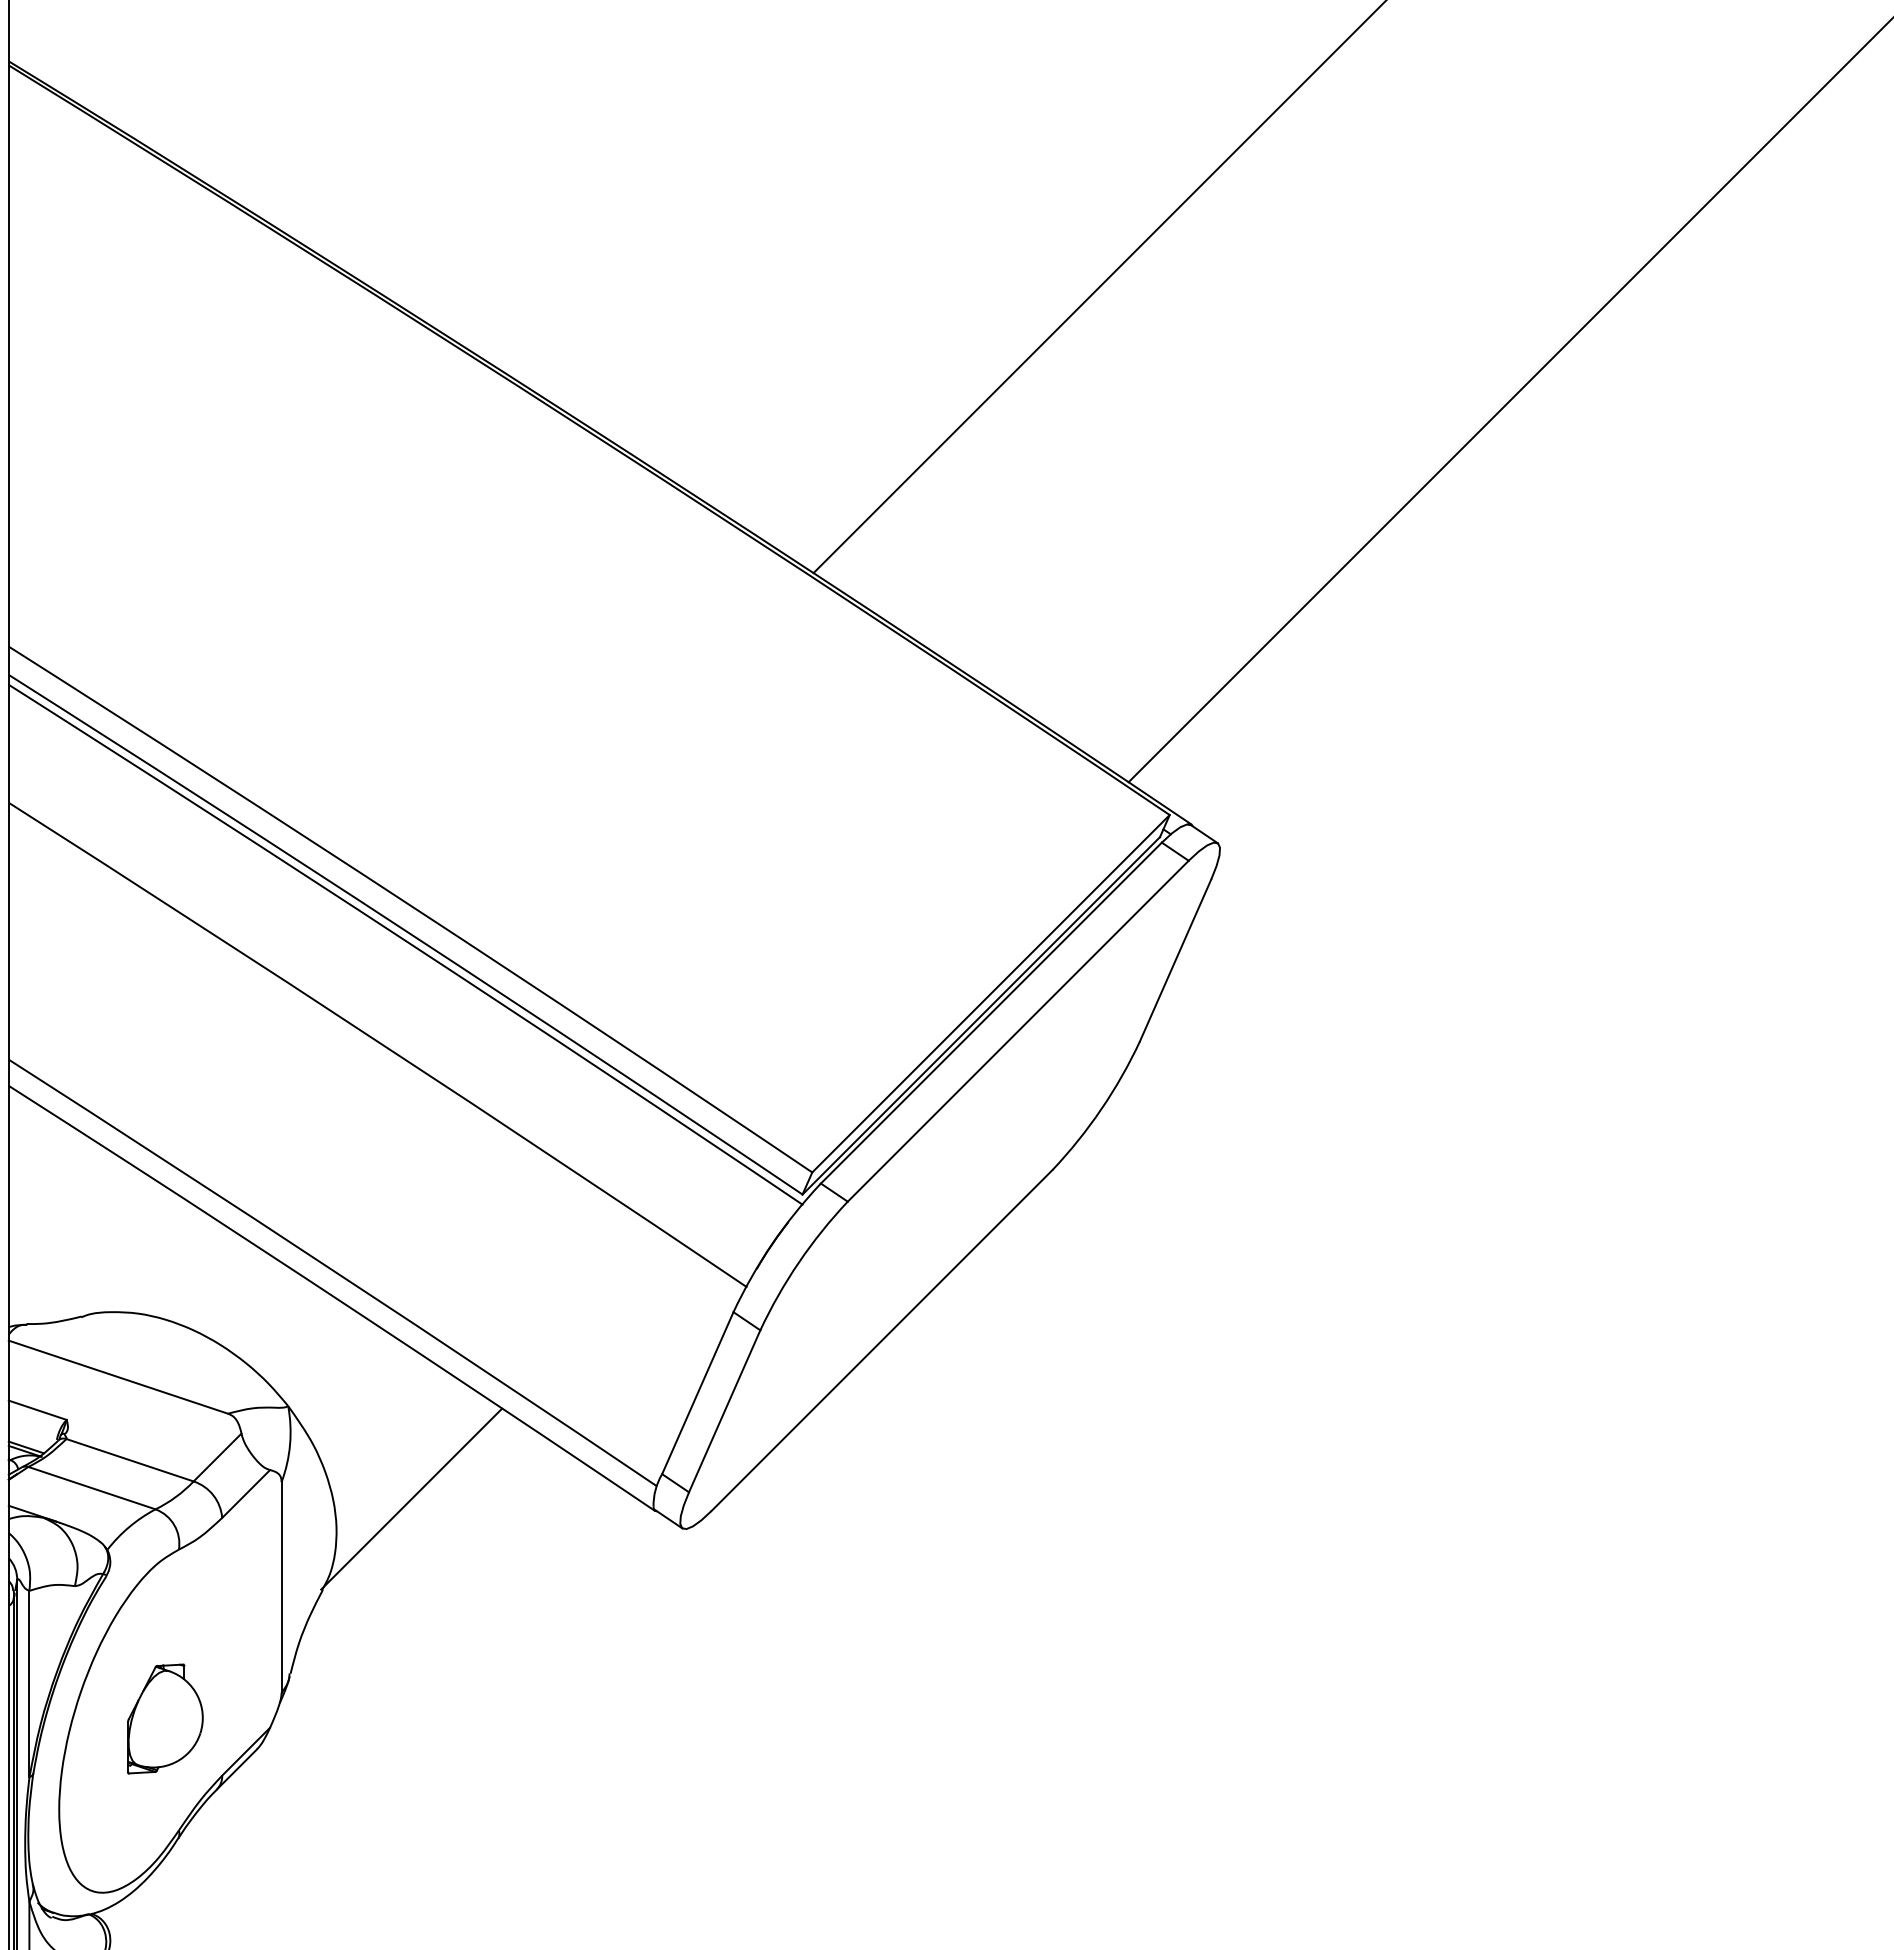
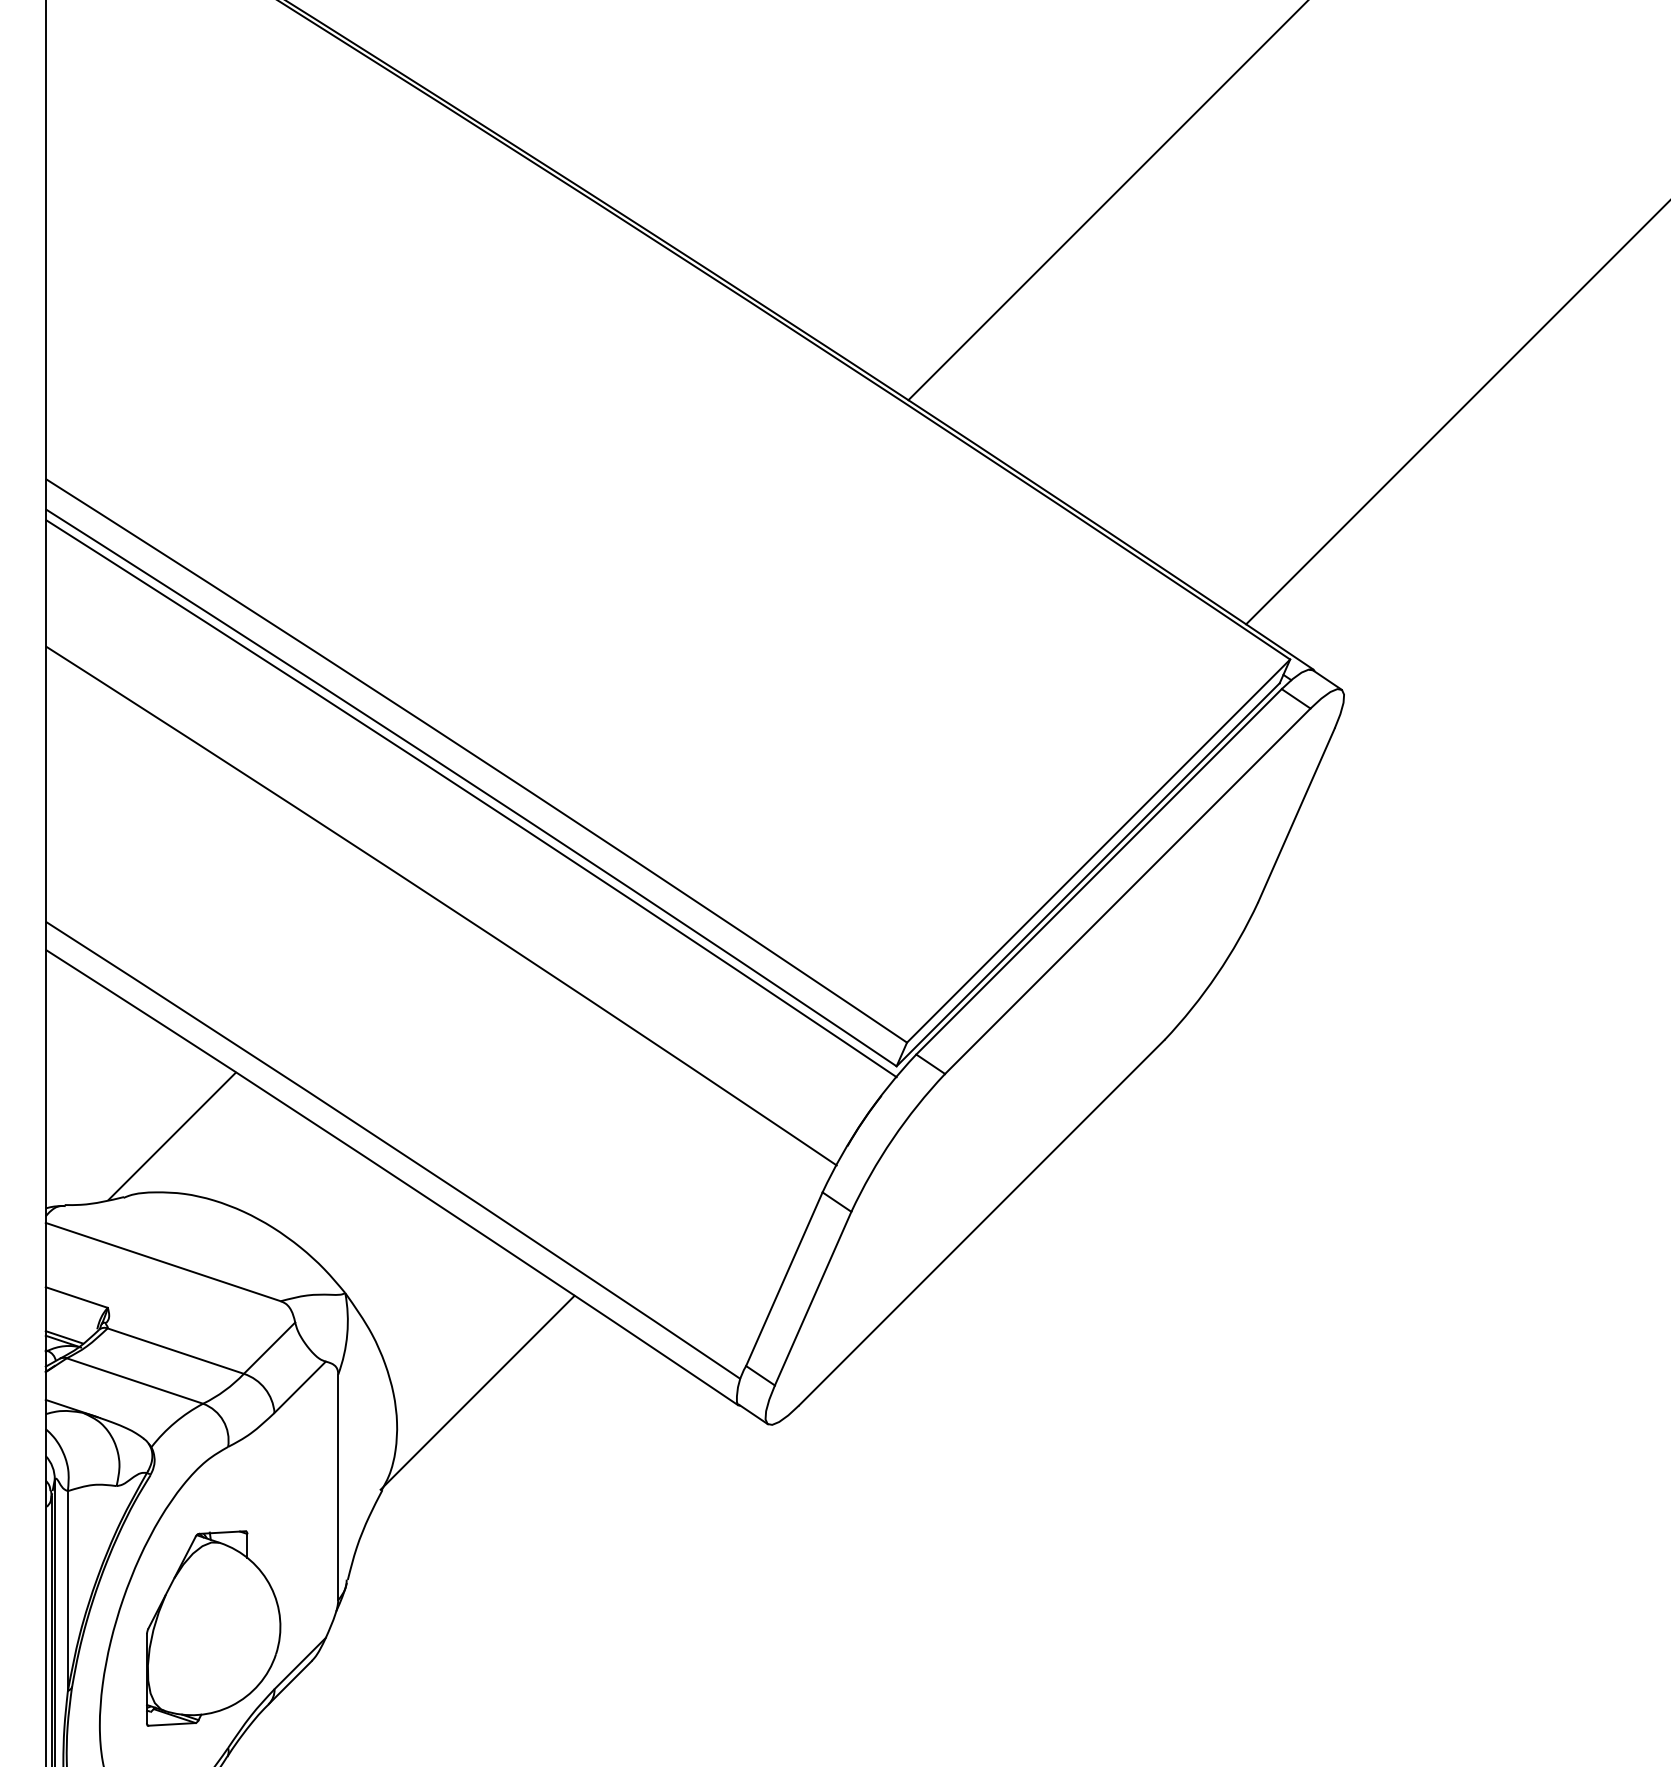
line: (126, 1259) -> (171, 1135), added
part: (165, 1718) -> (213, 1627), size x1.67

